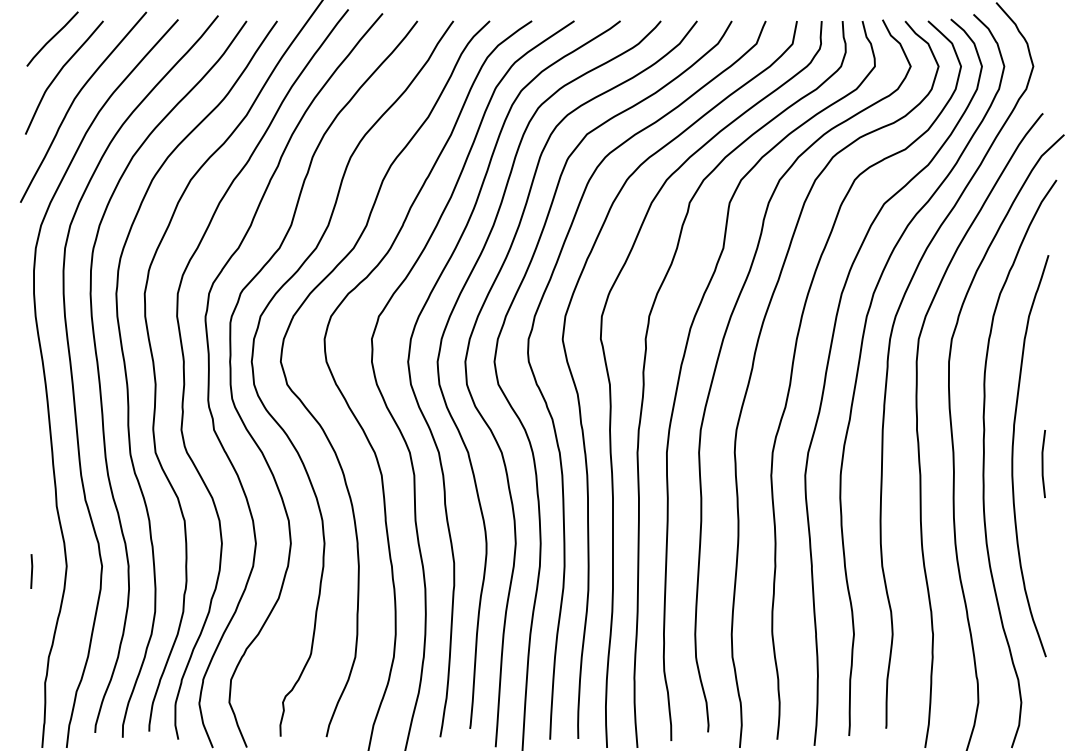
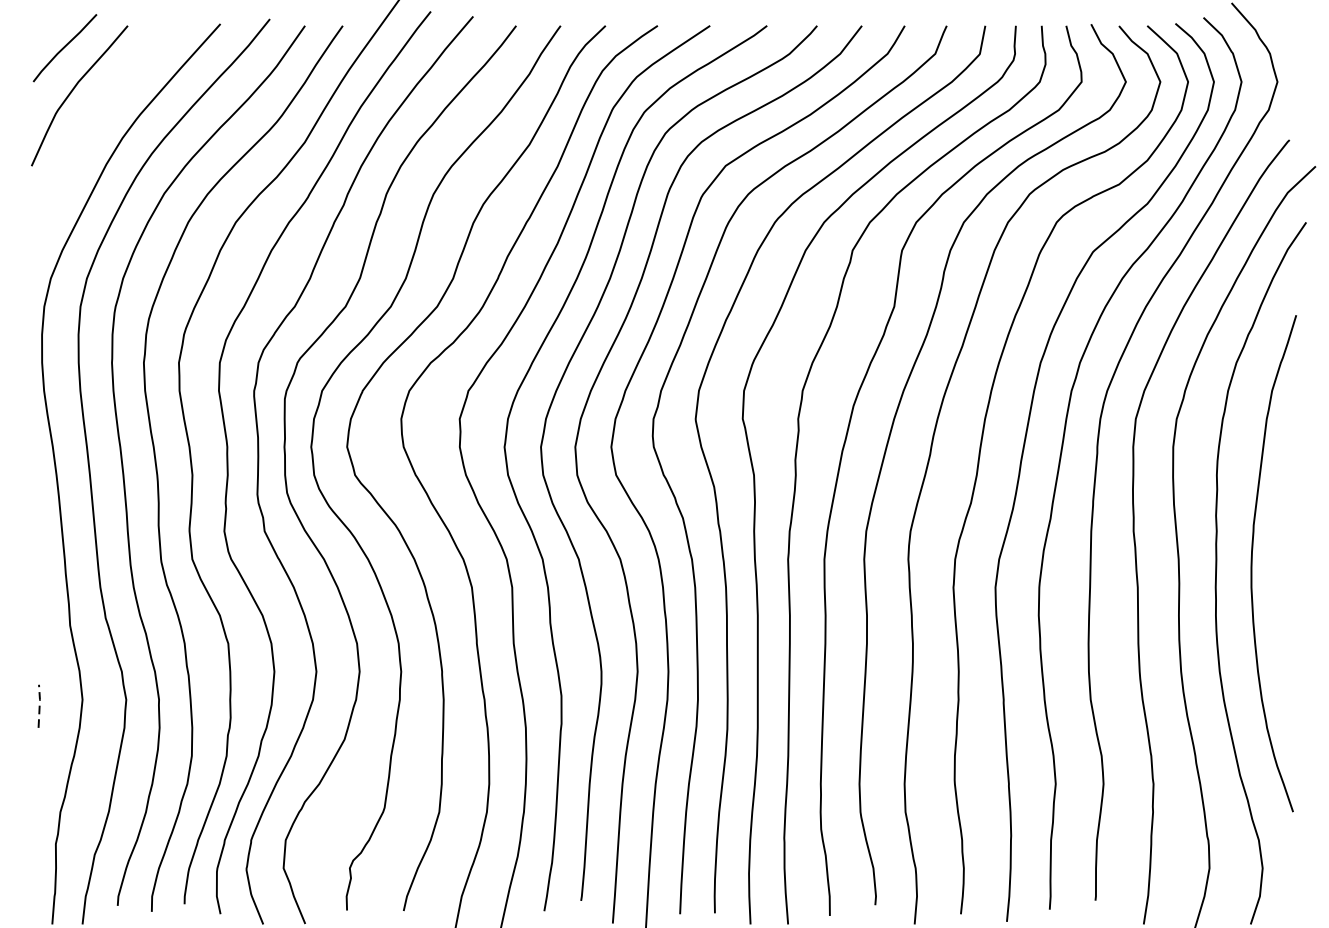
curve: (74, 101) -> (92, 125), removed
line: (1043, 464) -> (1290, 574), removed
line: (32, 570) -> (40, 705), solid -> dashed

